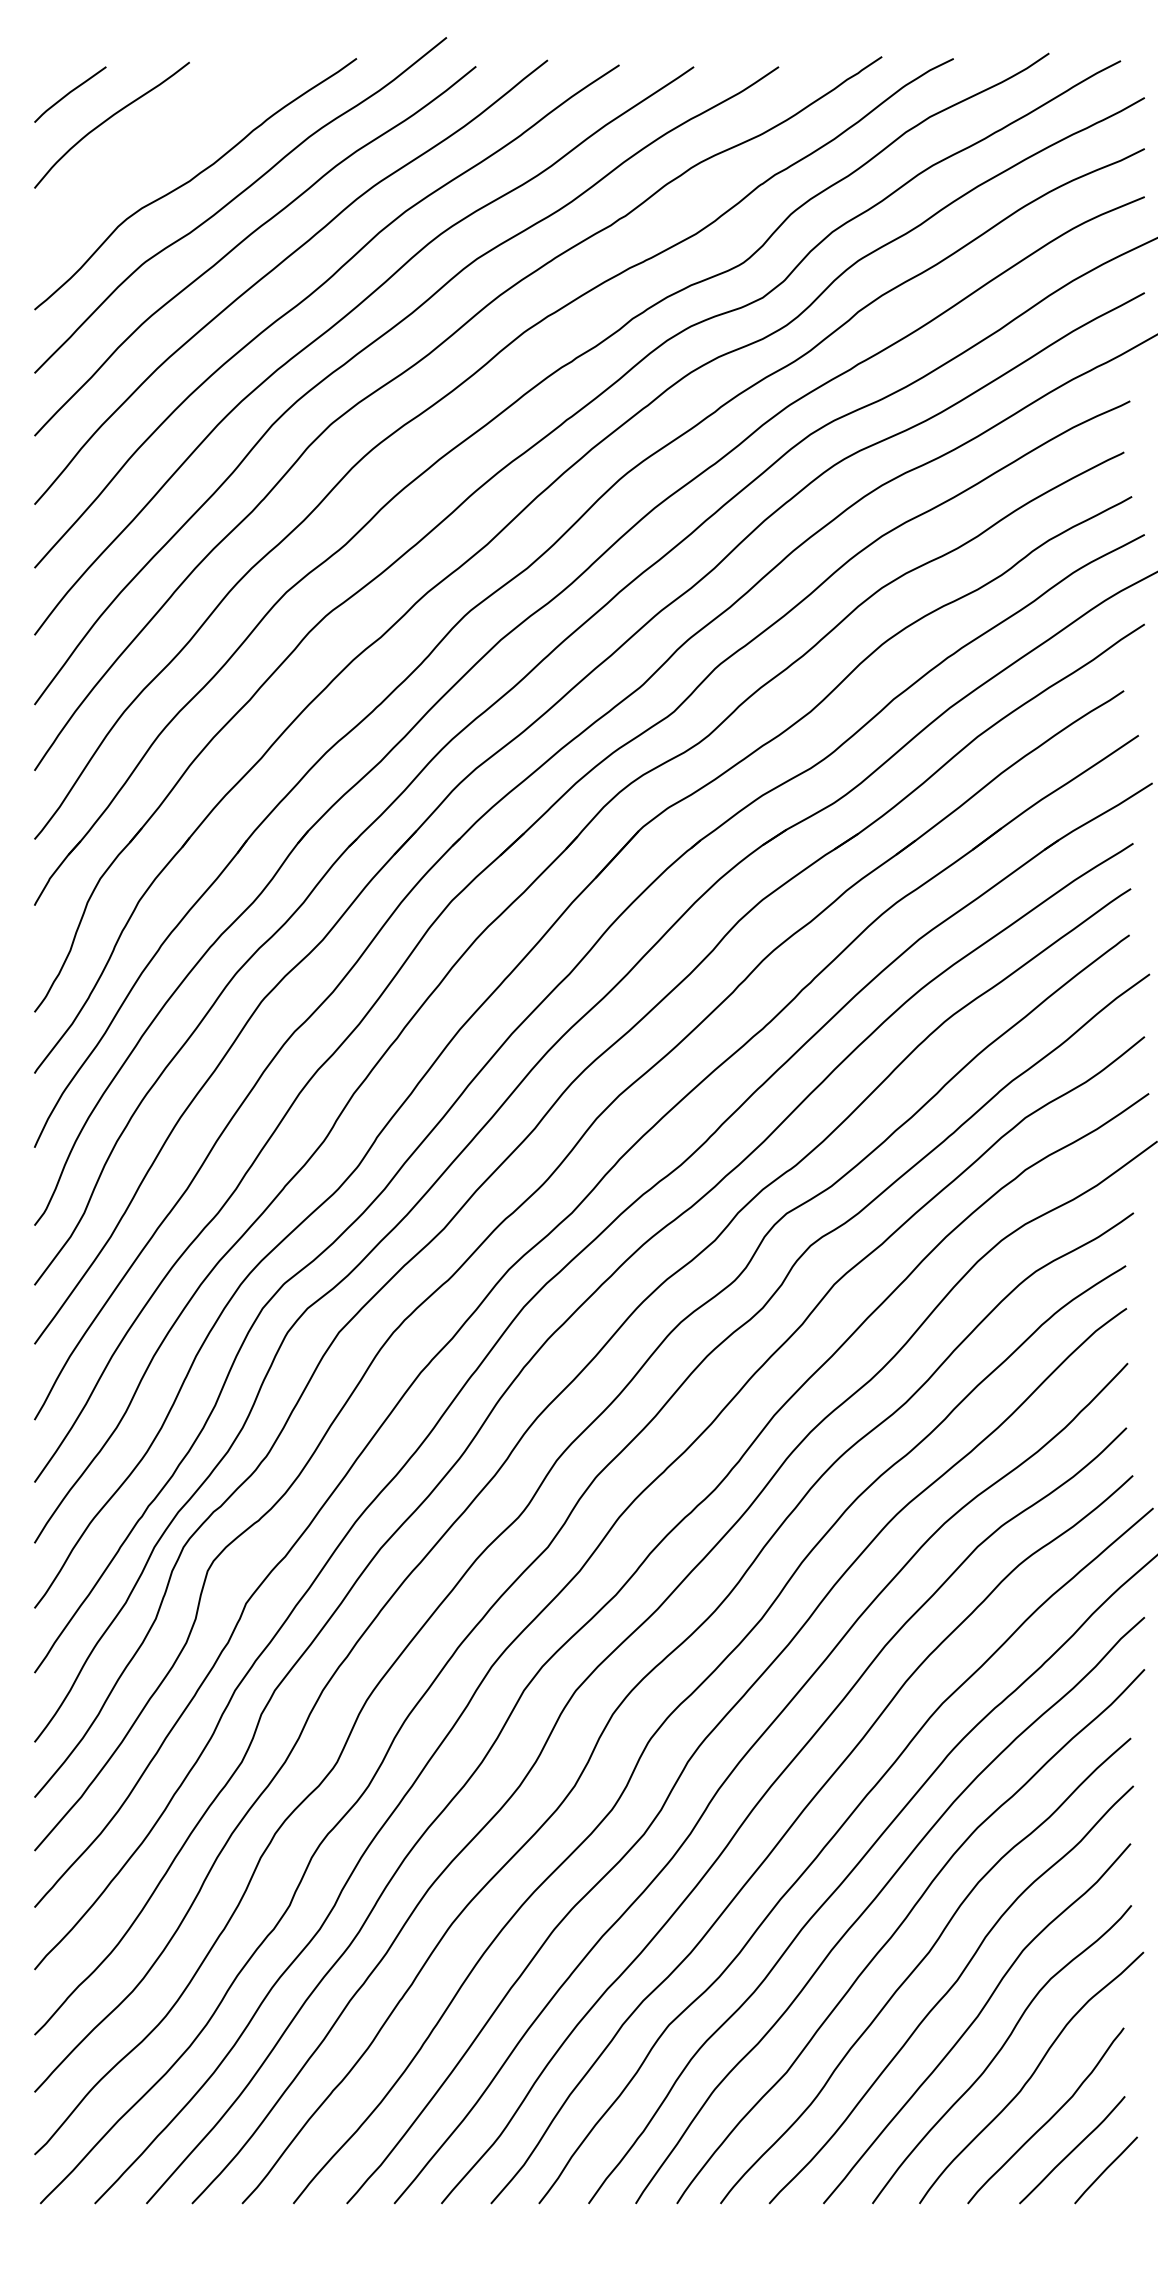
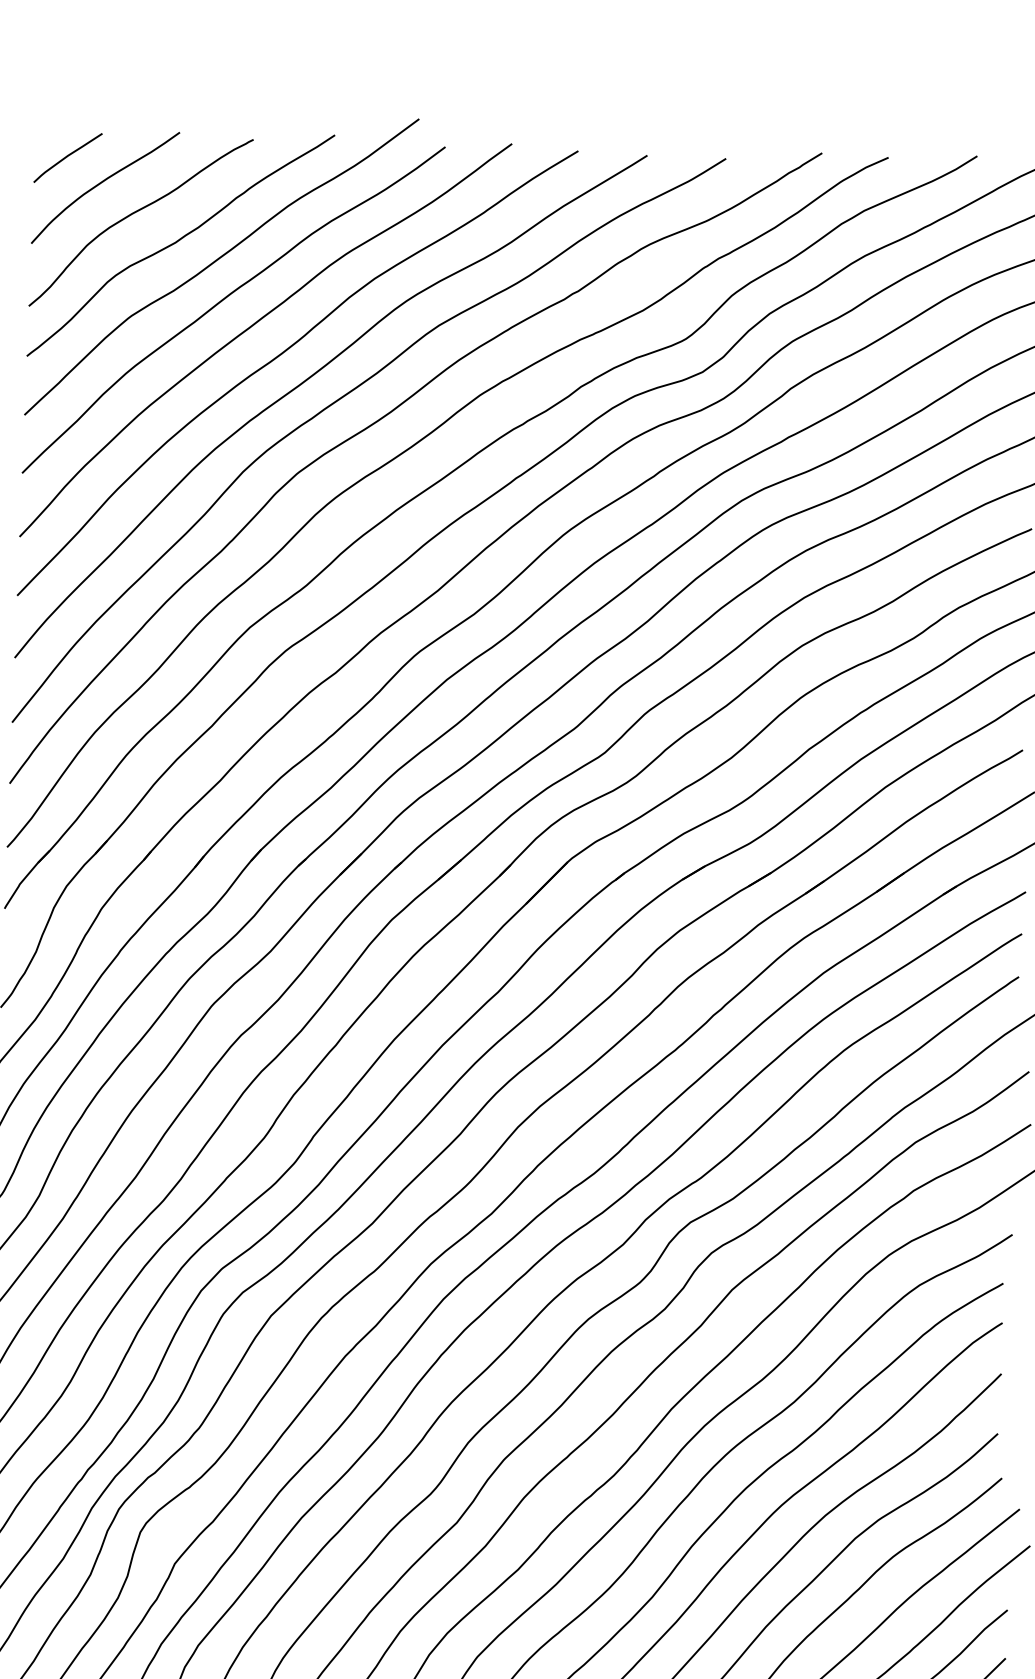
curve: (143, 152) -> (133, 214), added

